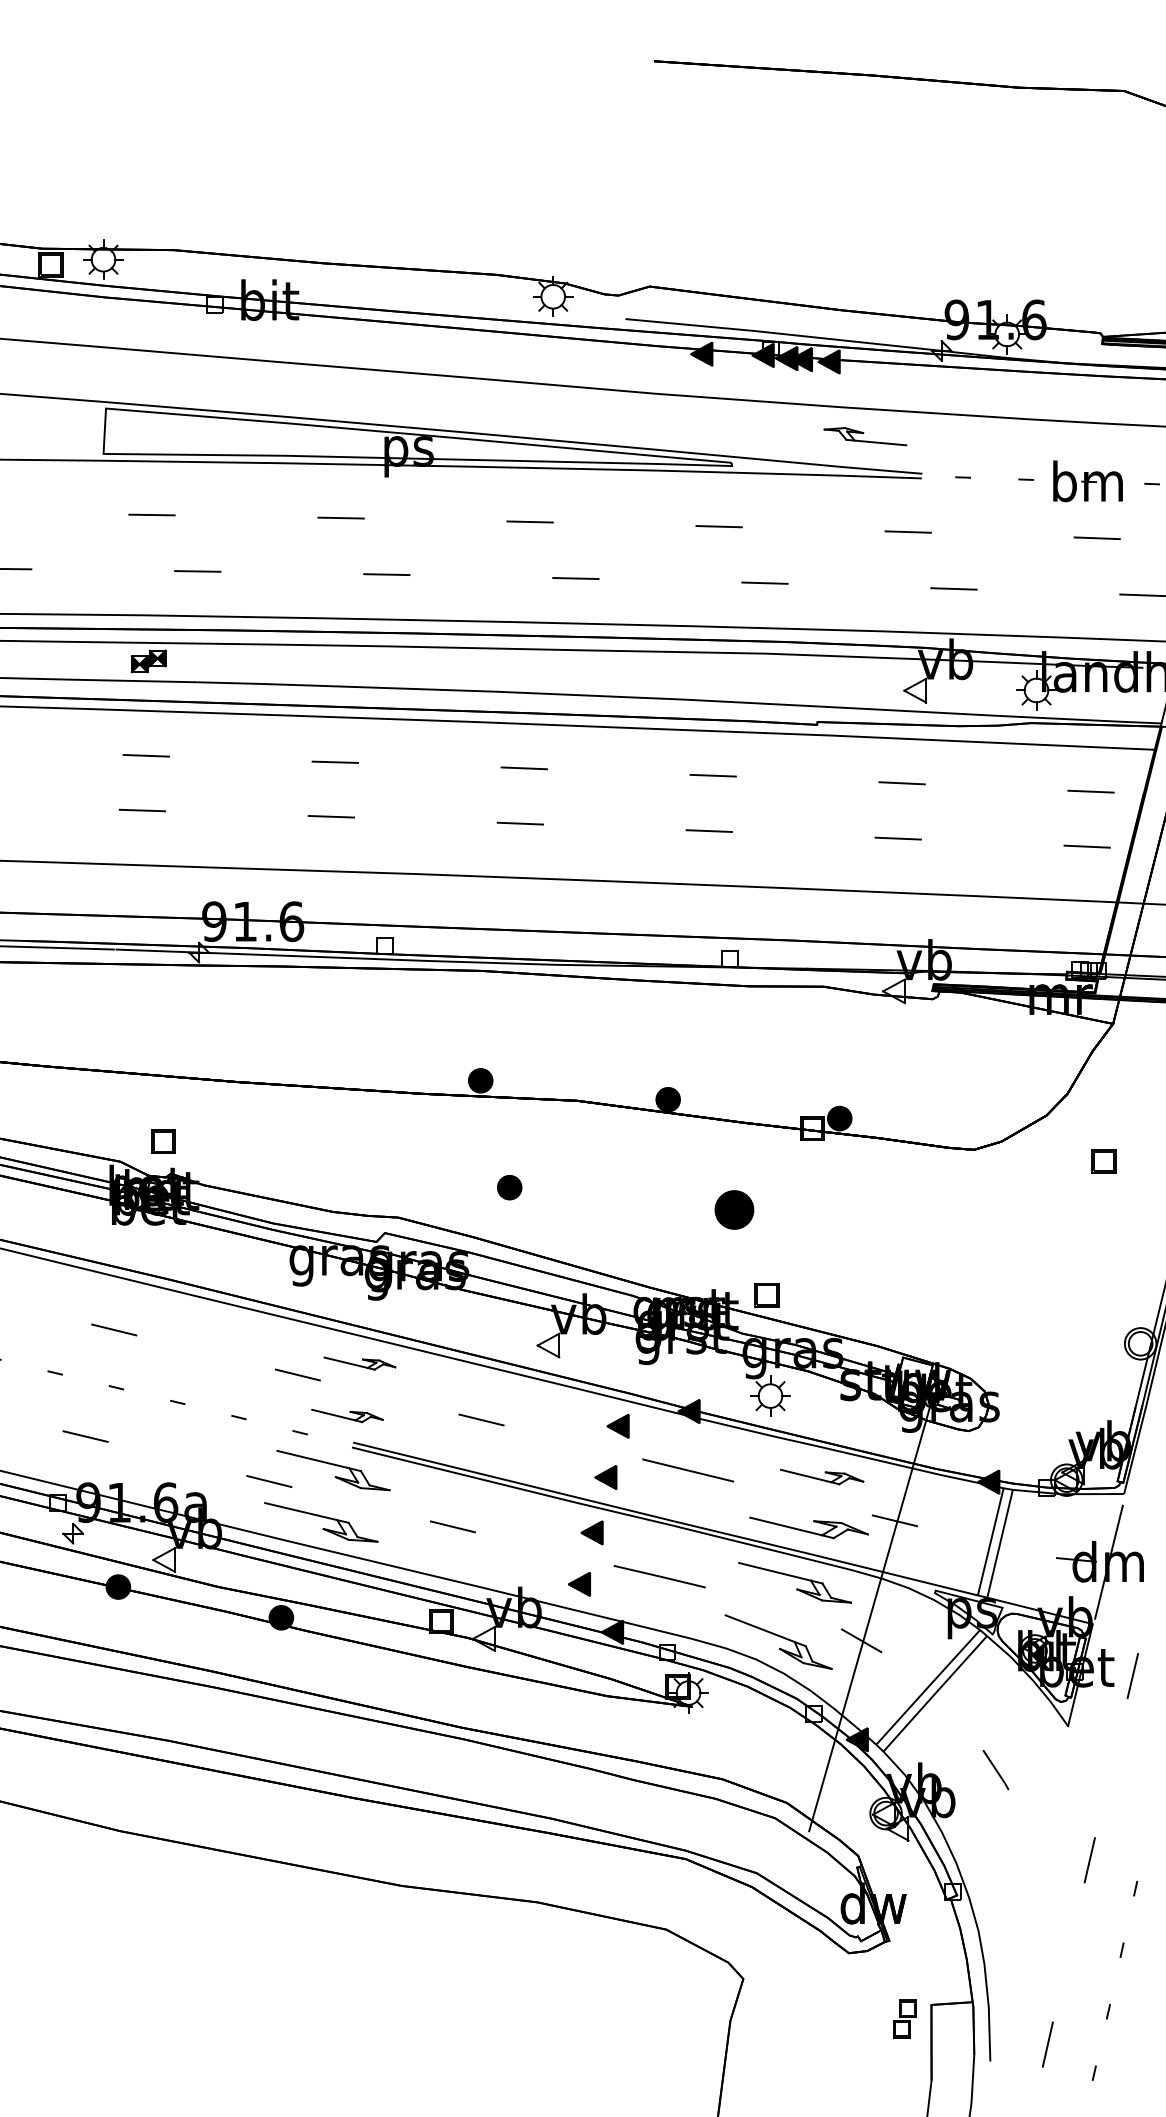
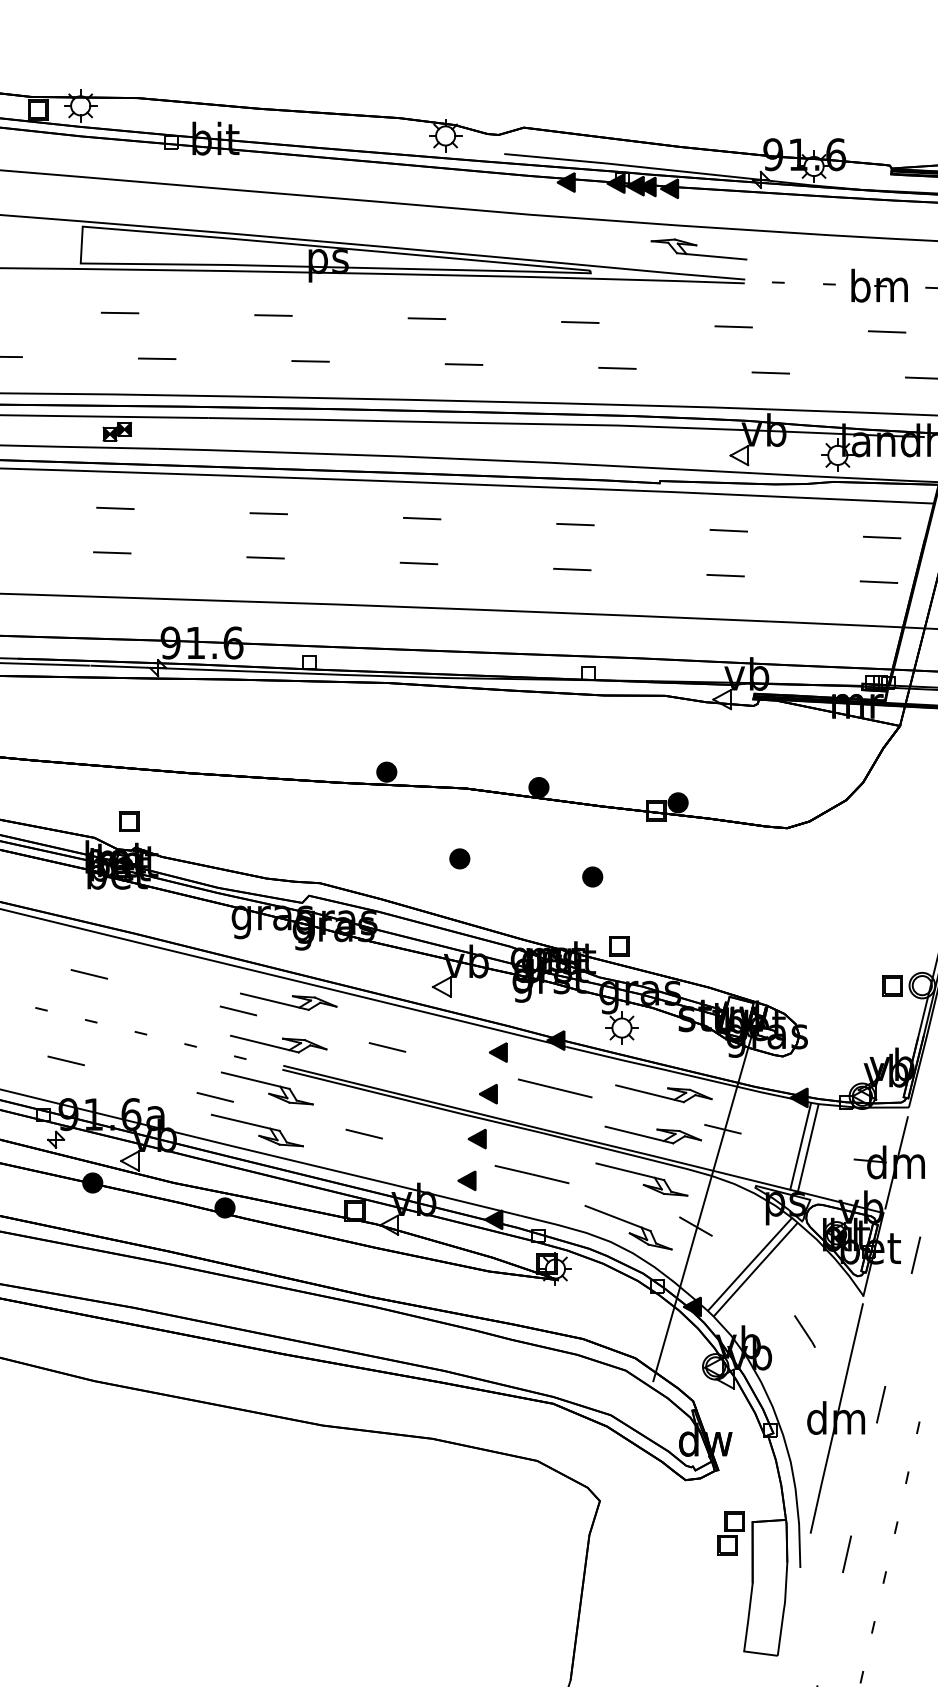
part: (865, 436) -> (699, 249), size x1.43
part: (1103, 1161) -> (892, 986), moved
part: (509, 1187) -> (459, 858), moved
part: (734, 1209) -> (592, 876), size x0.62
part: (359, 1363) -> (288, 1001), size x1.67
part: (347, 1415) -> (278, 1043), size x1.67
part: (821, 1476) -> (663, 1093), size x1.43
part: (1034, 1877) -> (836, 1418), added
part: (904, 2018) -> (730, 1533), size x1.43

